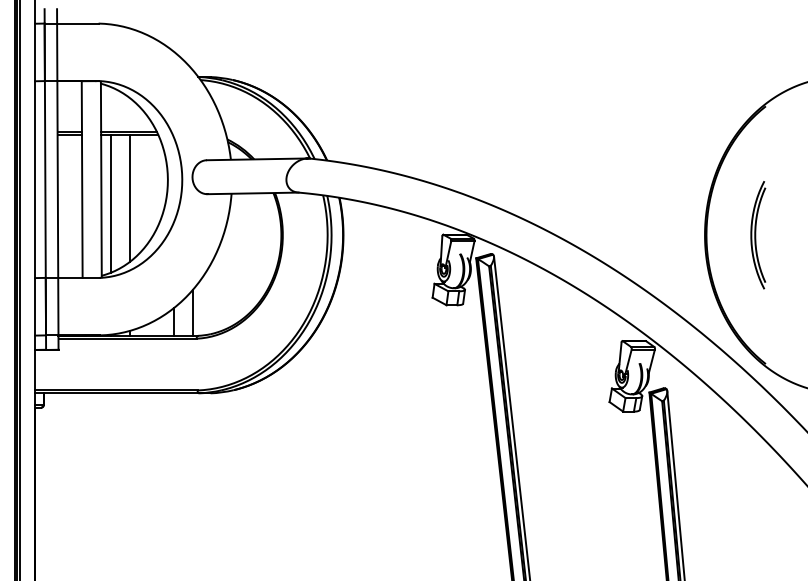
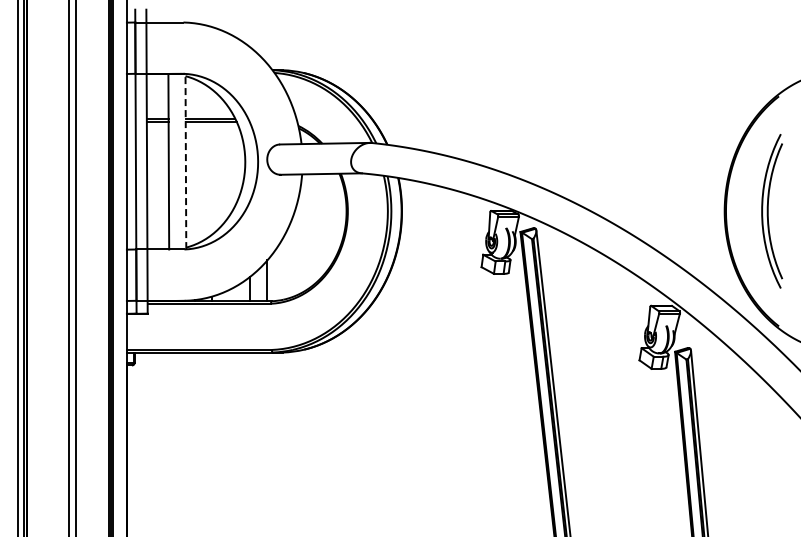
line: (100, 179) -> (185, 161), solid -> dashed
line: (130, 197) -> (211, 177), removed
line: (110, 202) -> (194, 182), removed
part: (758, 235) -> (772, 211), size x1.6

